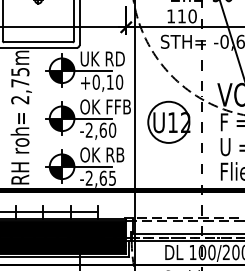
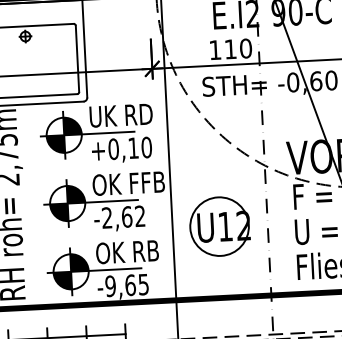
part: (168, 121) -> (219, 225), moved
text: (112, 129) -> (140, 215), -2,60 -> -2,62
text: (88, 178) -> (109, 286), -2,65 -> -9,65

